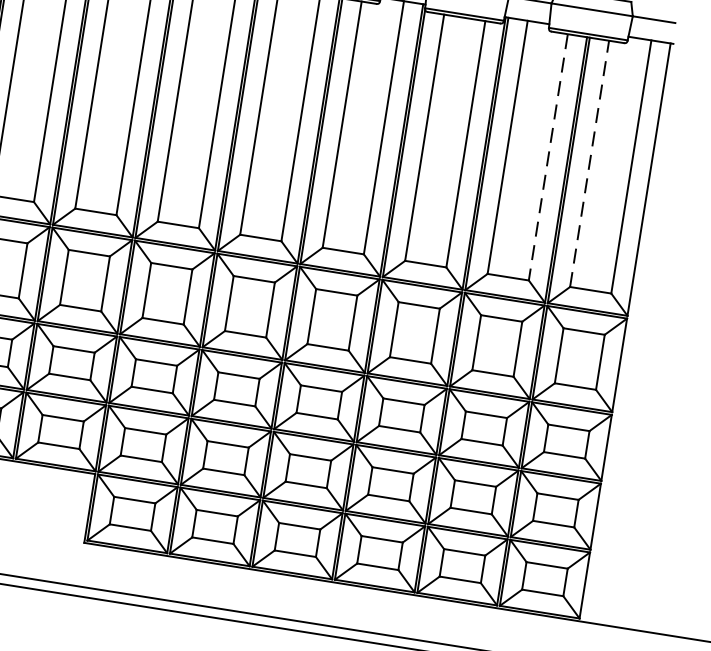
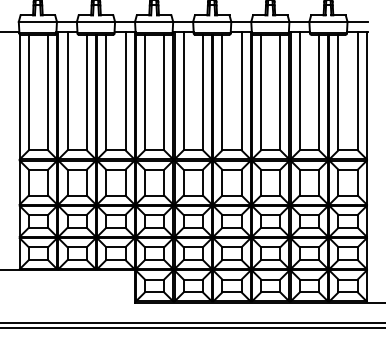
line: (549, 157) -> (319, 92), dashed -> solid
line: (589, 163) -> (338, 92), dashed -> solid

